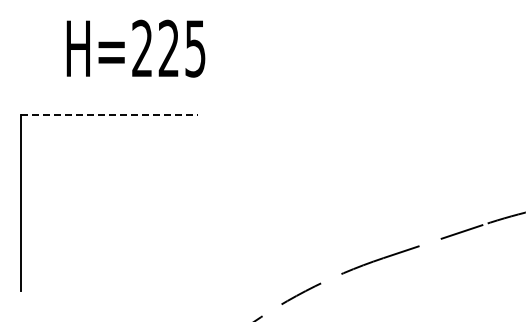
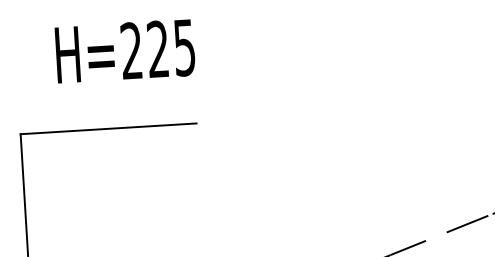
text: (135, 48) -> (124, 51), moved
line: (110, 114) -> (109, 128), dashed -> solid

